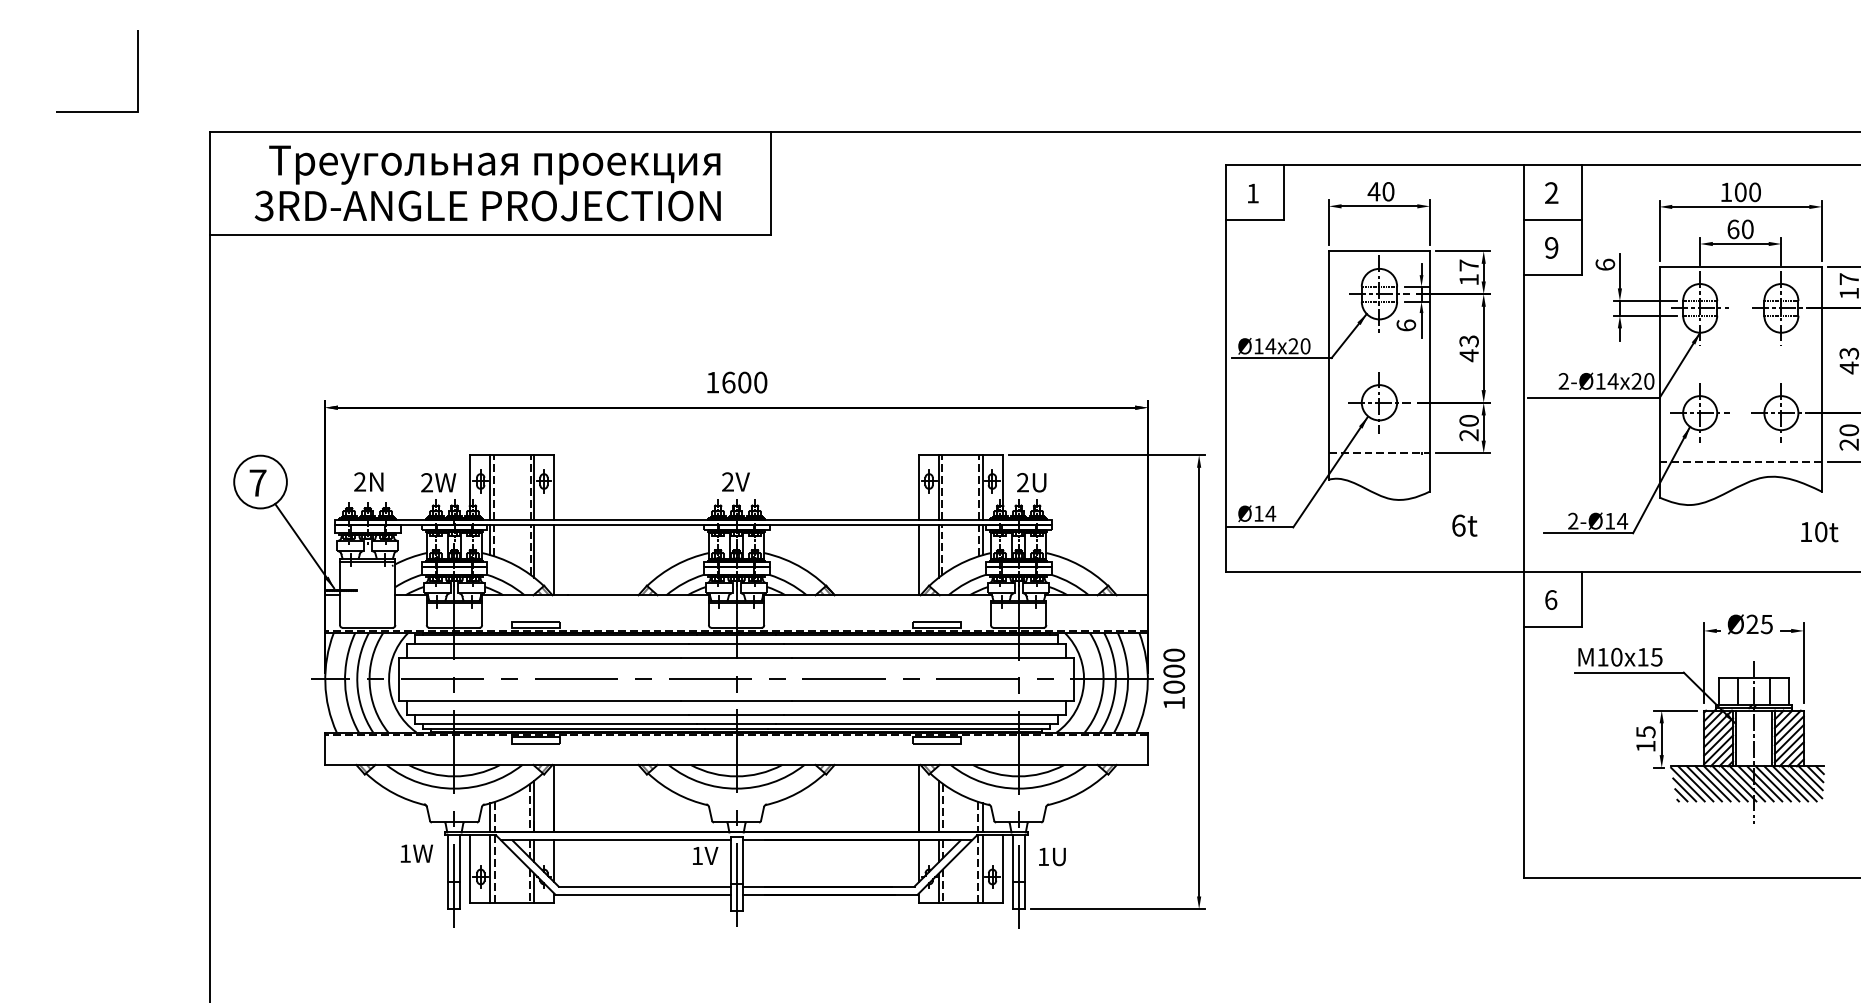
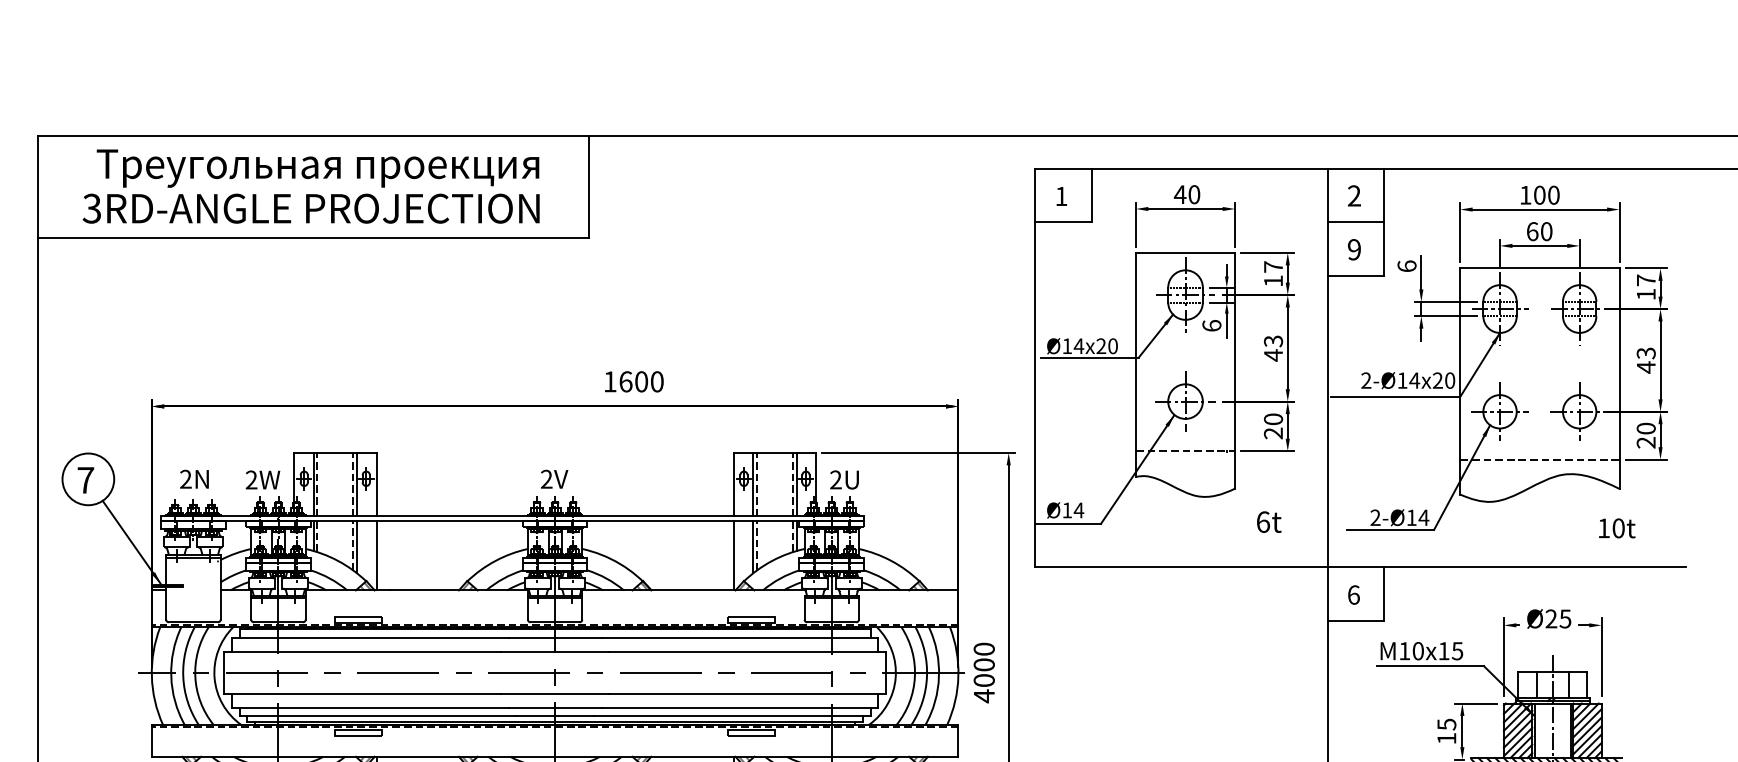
text: (737, 382) -> (634, 381), moved
text: (1173, 703) -> (983, 696), 1000 -> 4000

